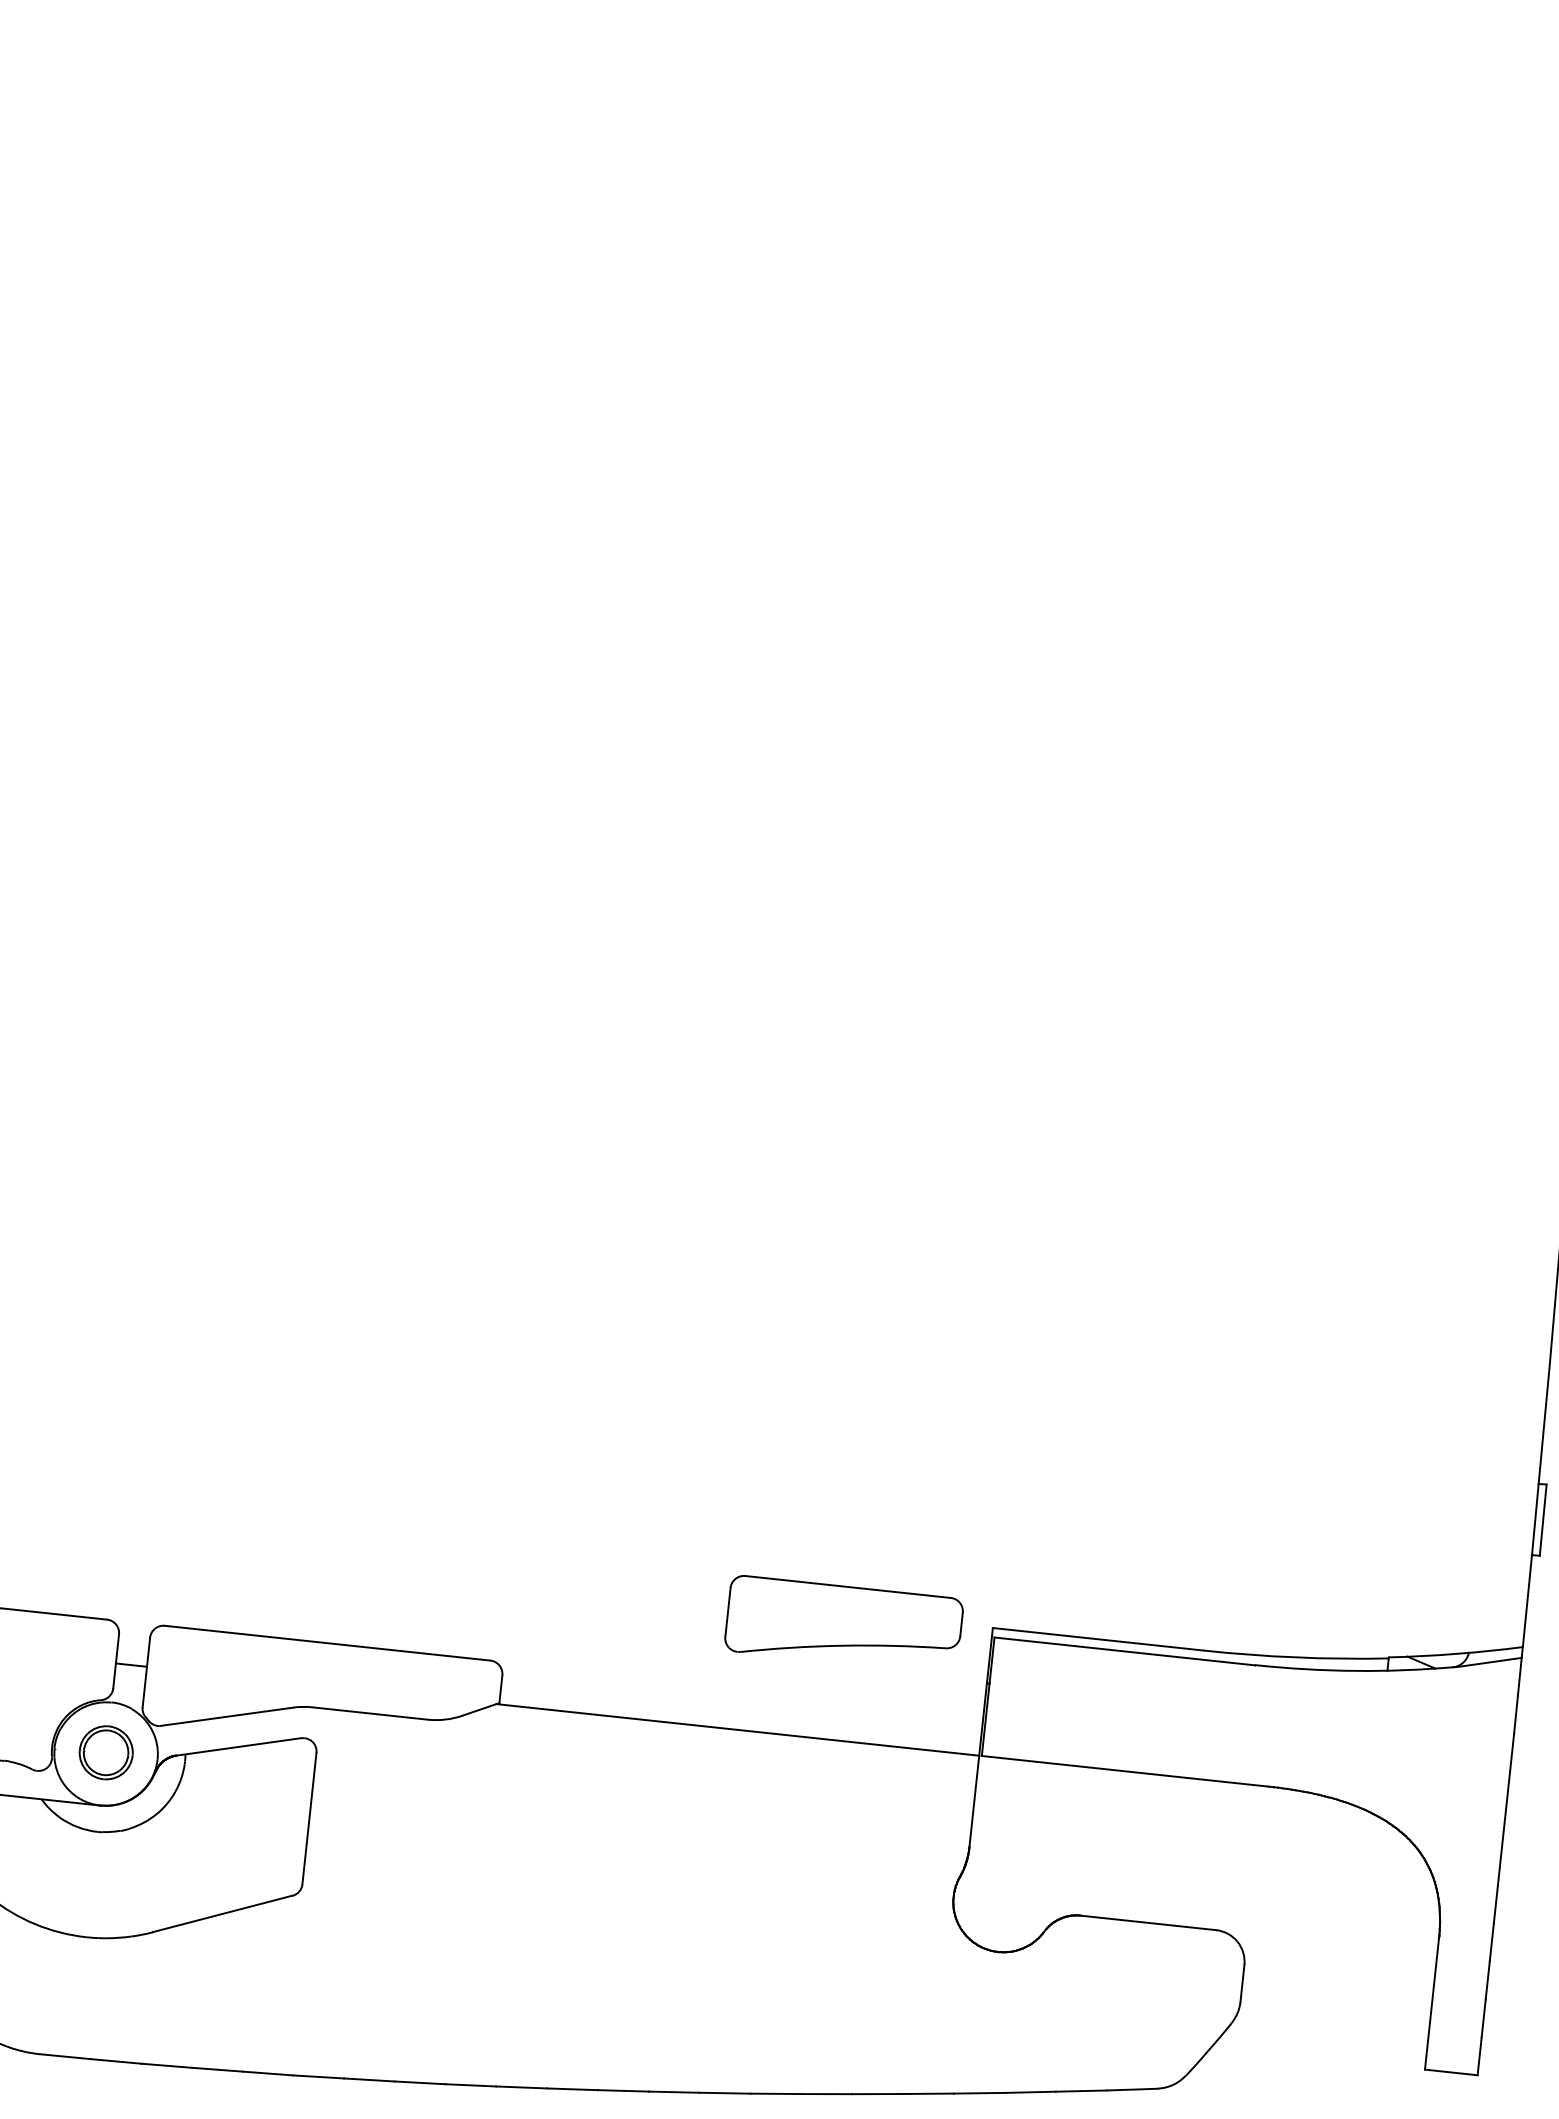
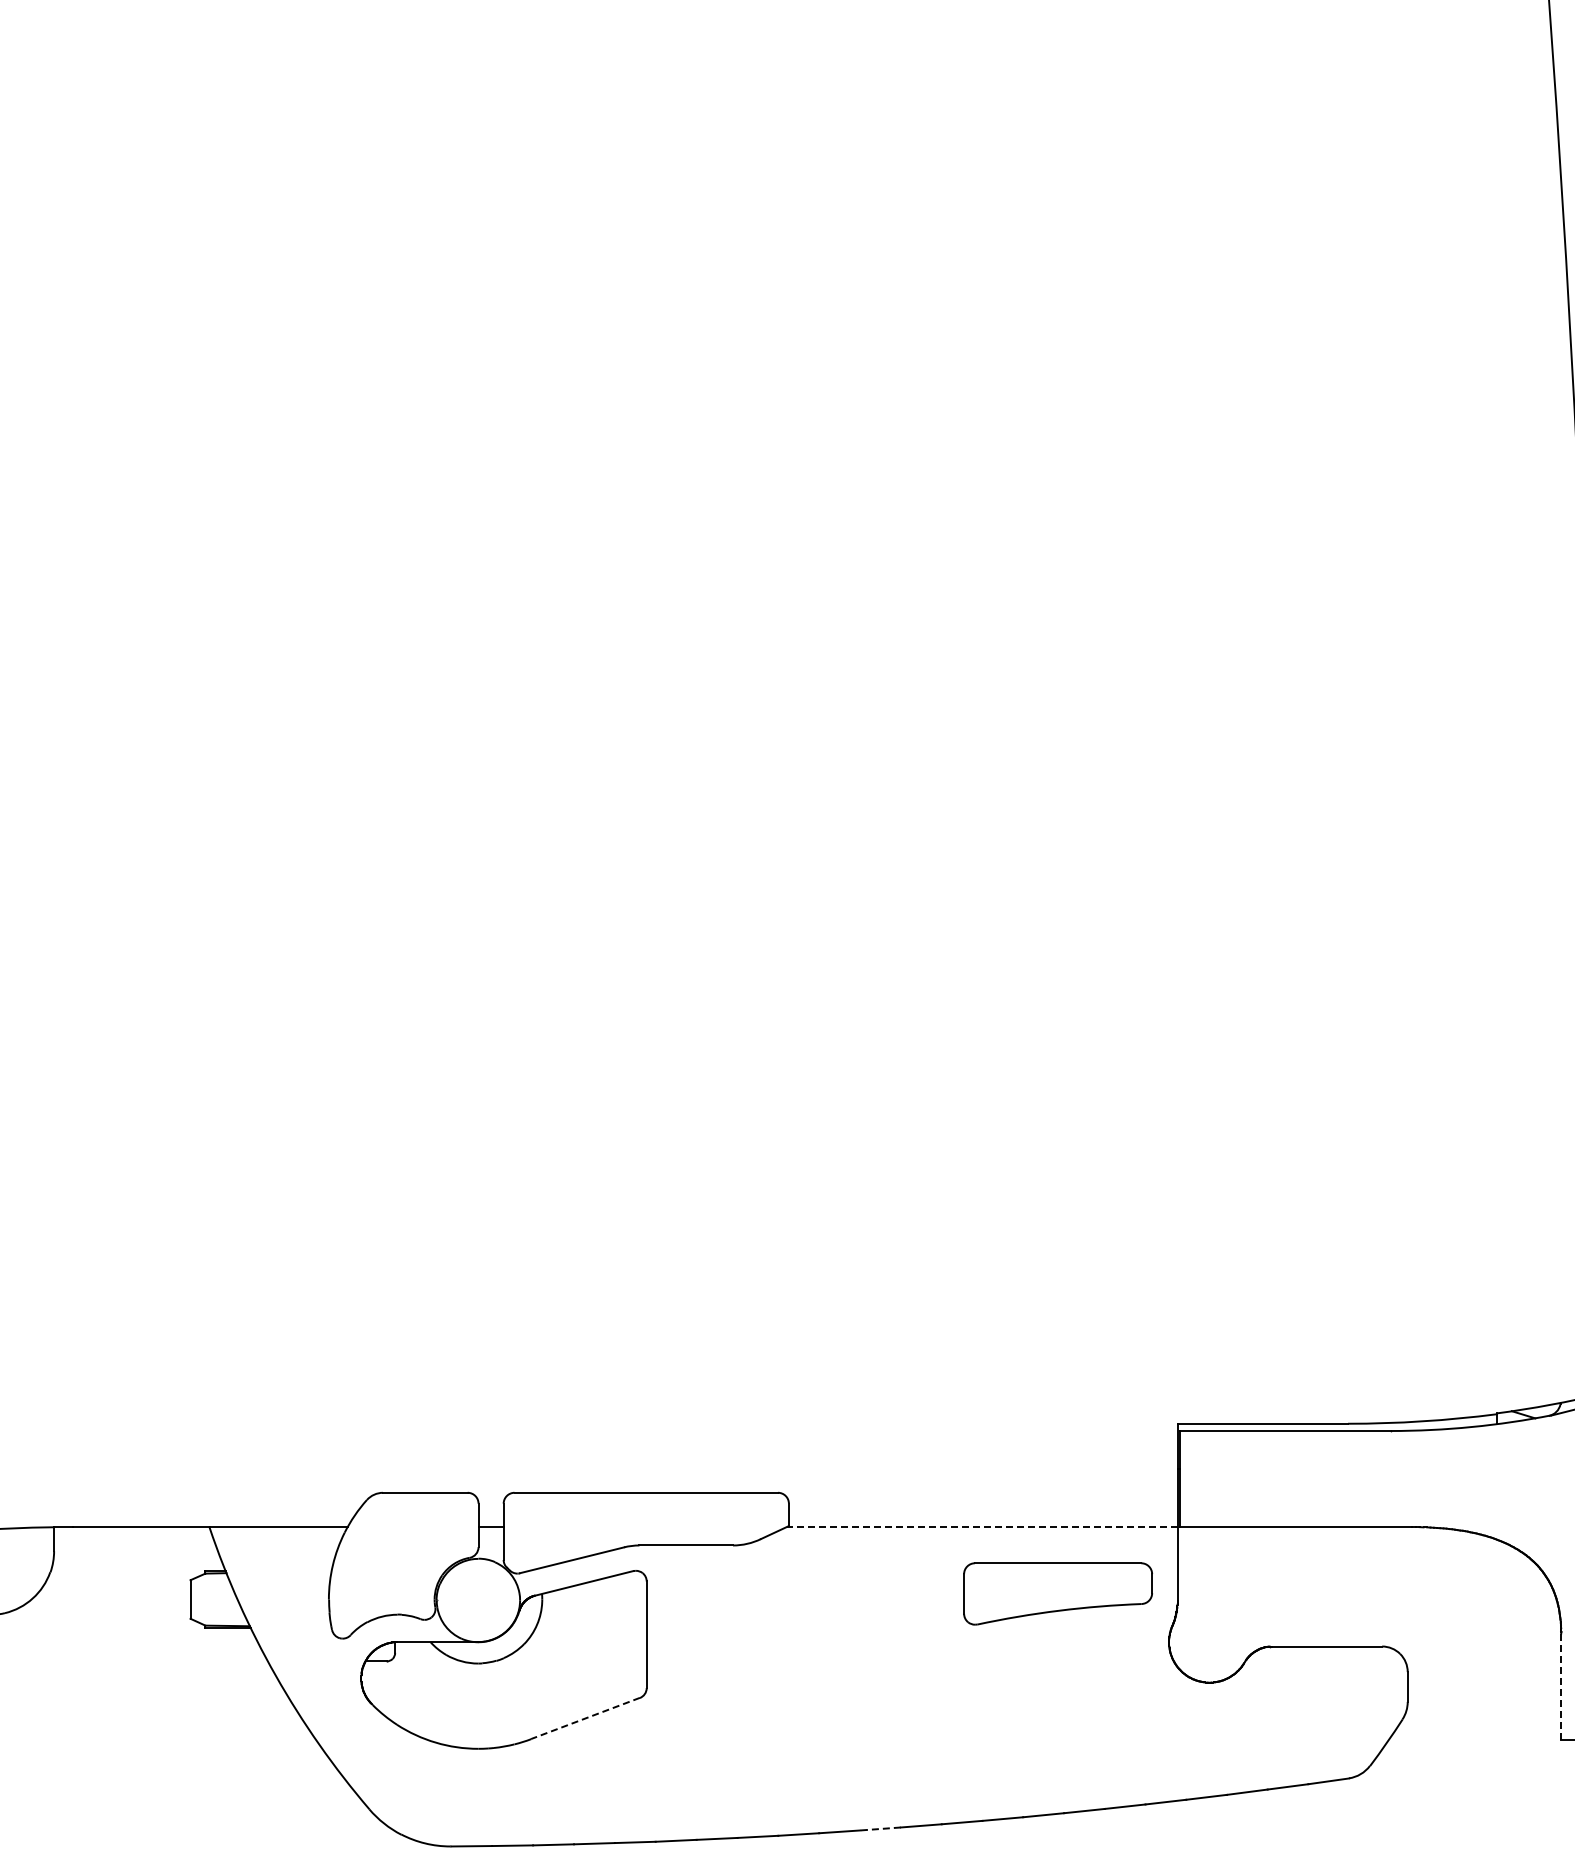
part: (843, 1624) -> (1057, 1593), moved
line: (737, 1730) -> (981, 1527), solid -> dashed
part: (106, 1752) -> (478, 1599), removed
line: (222, 1913) -> (585, 1718), solid -> dashed
line: (1432, 2003) -> (1561, 1686), solid -> dashed
line: (571, 2089) -> (879, 1829), solid -> dashed

